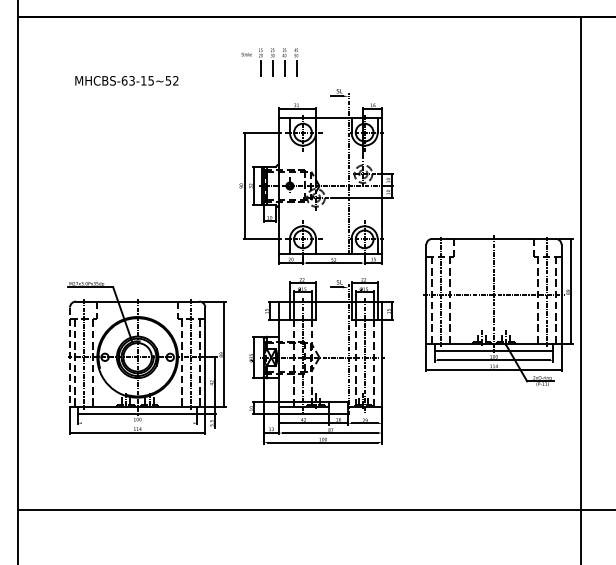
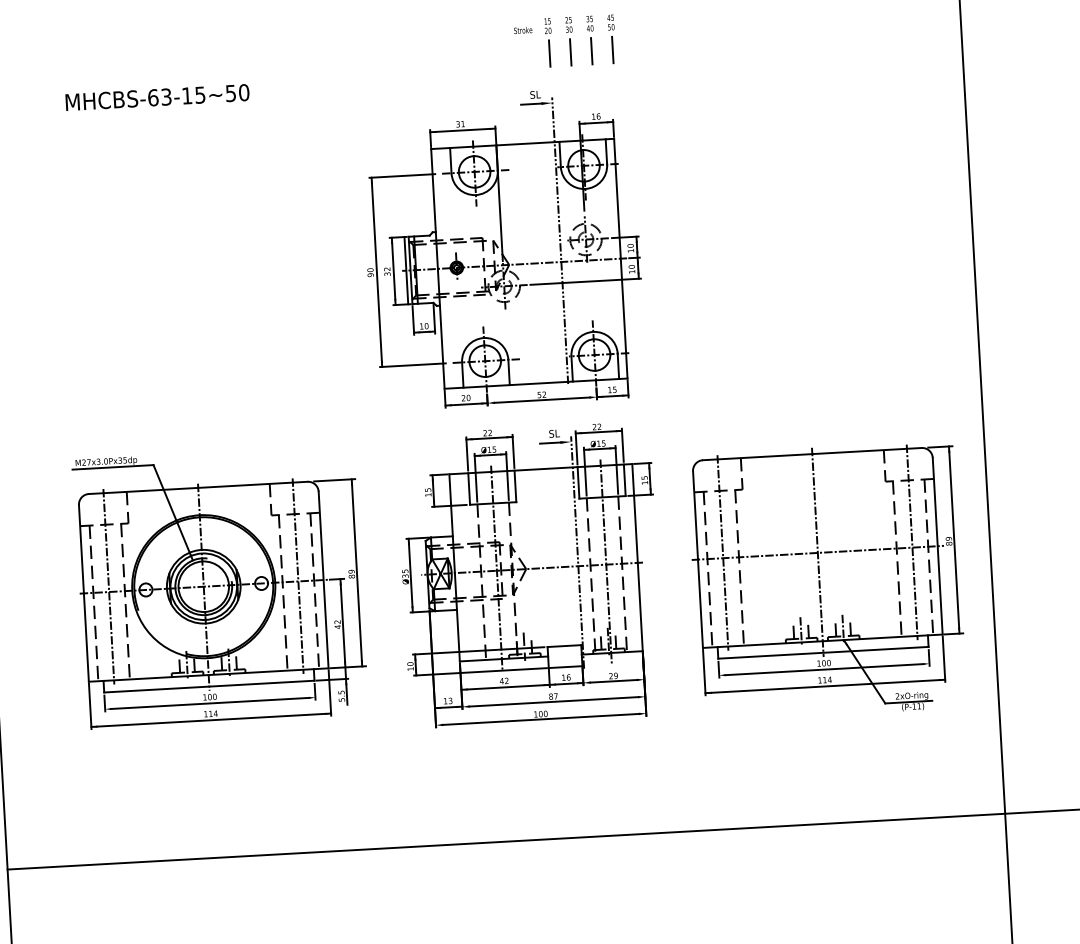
part: (269, 62) -> (564, 42), moved
text: (175, 80) -> (243, 92), MHCBS-63-15~52 -> MHCBS-63-15~50
part: (498, 310) -> (827, 580), moved
line: (70, 357) -> (84, 593), dashed -> solid
line: (137, 423) -> (210, 704), added

